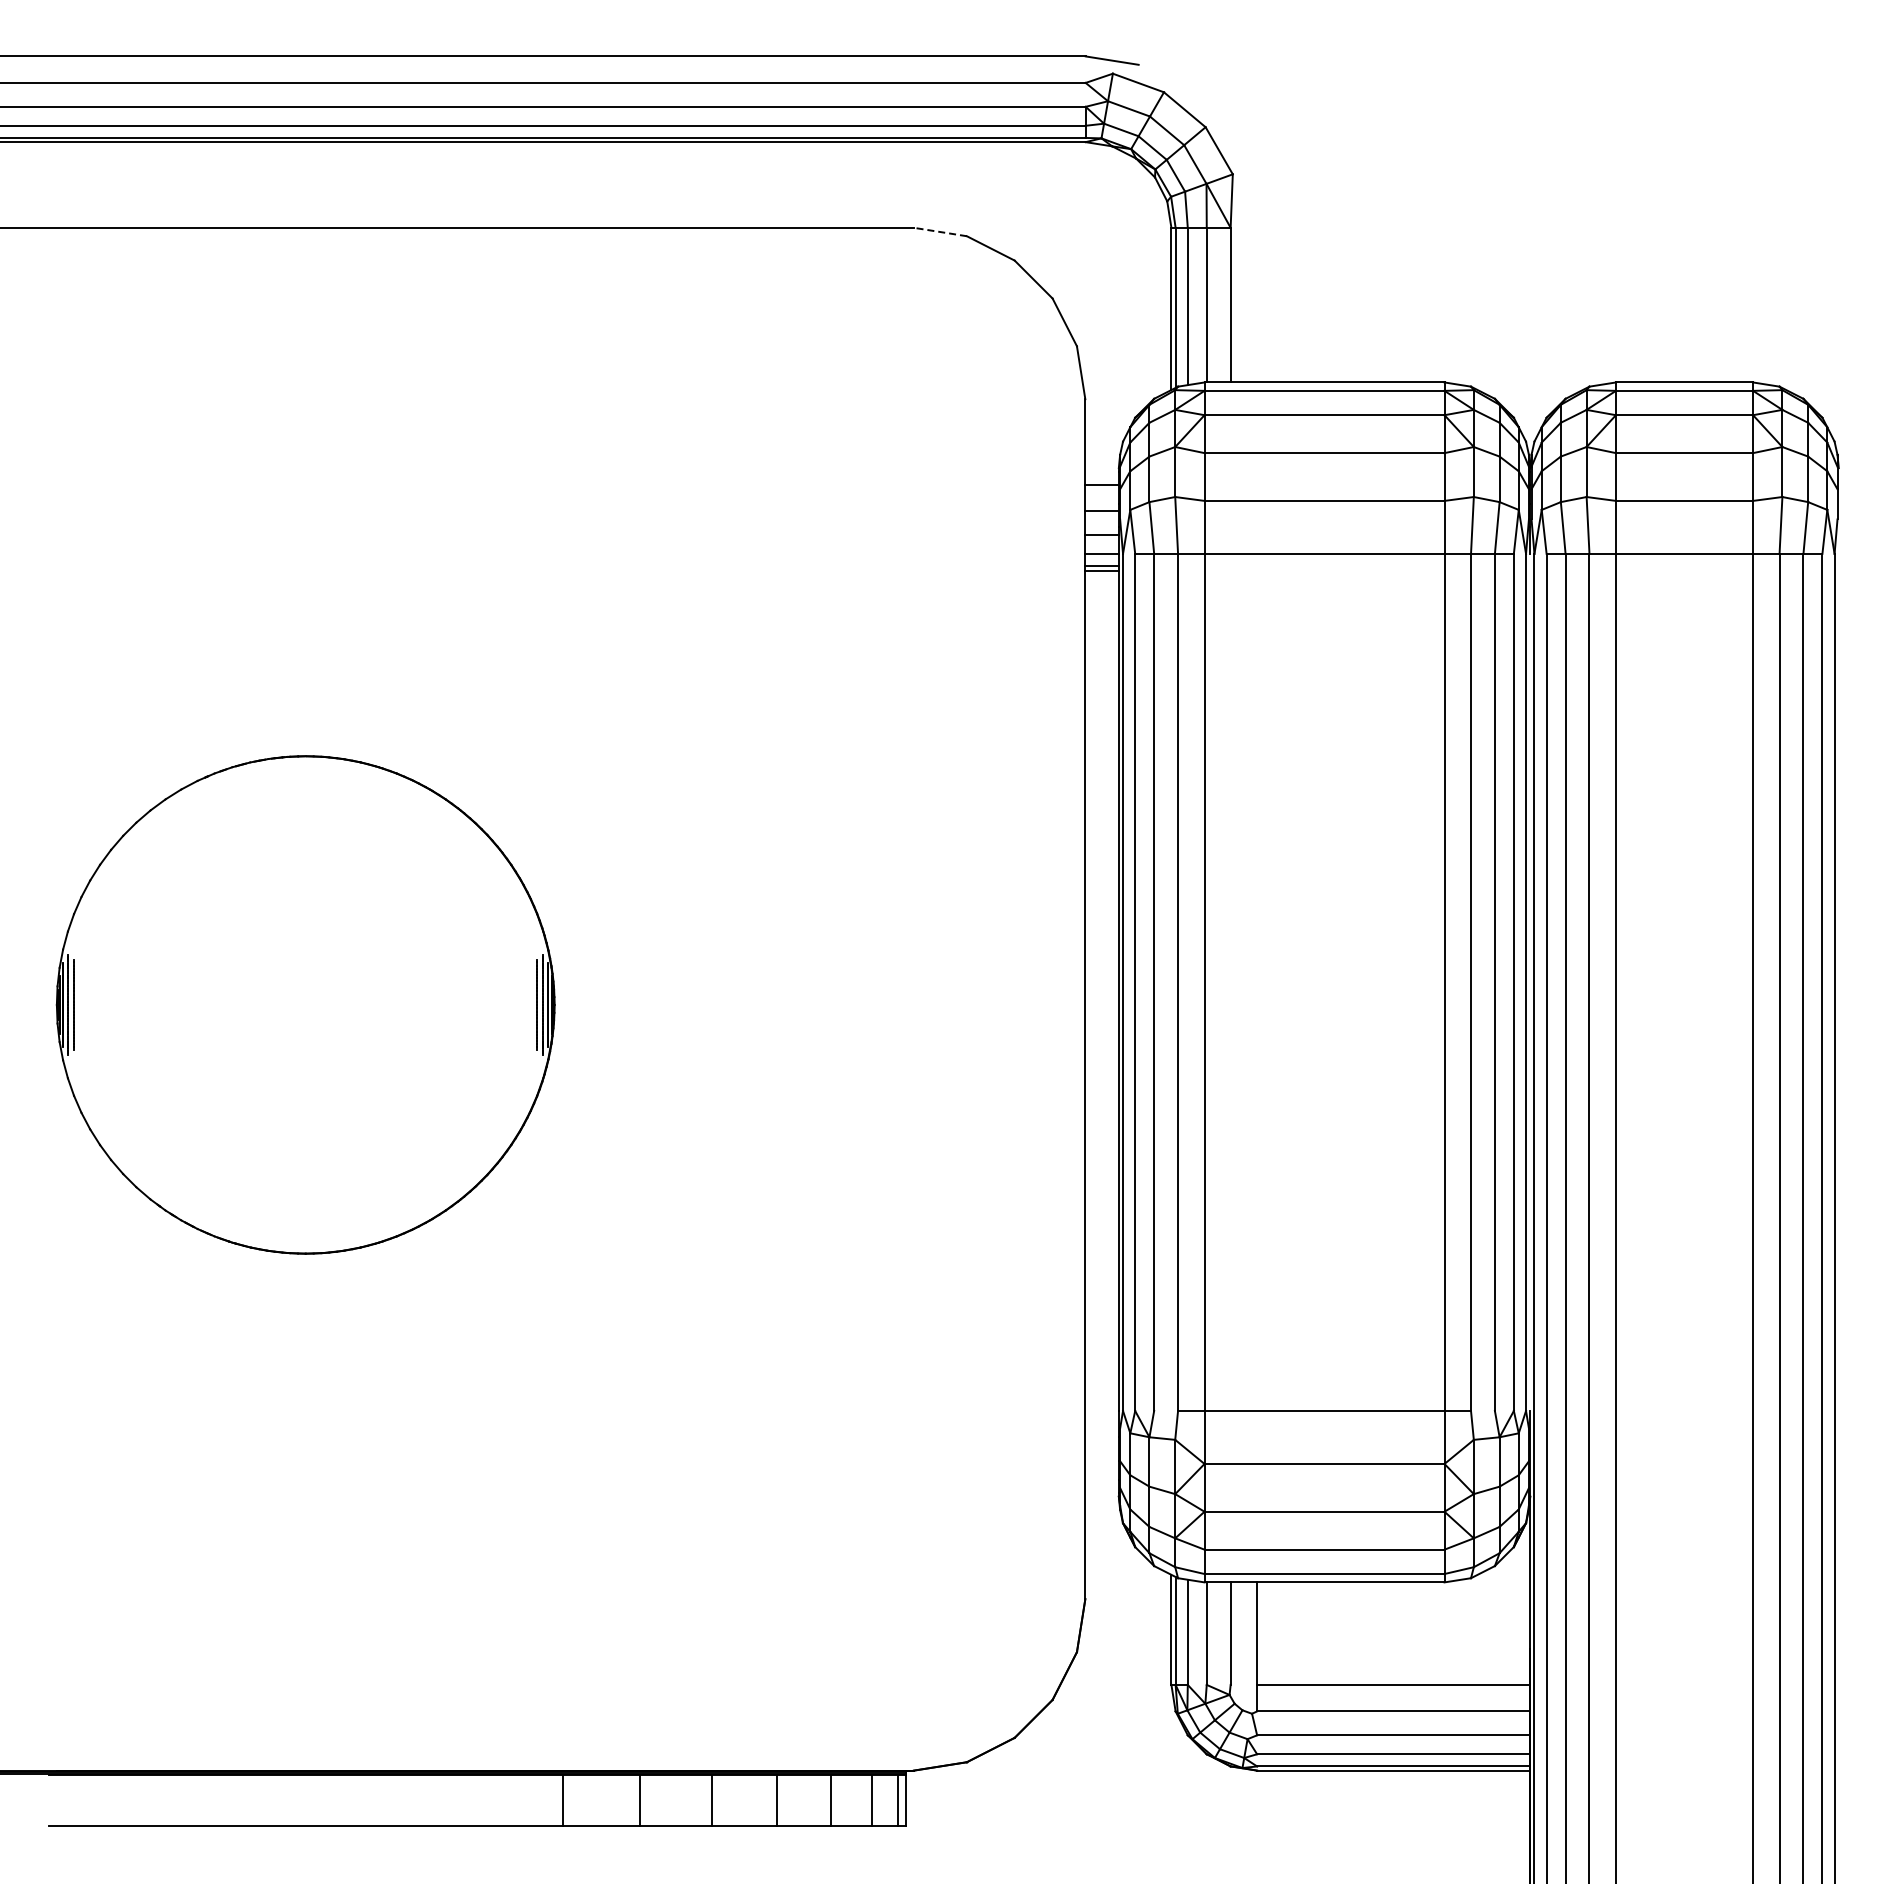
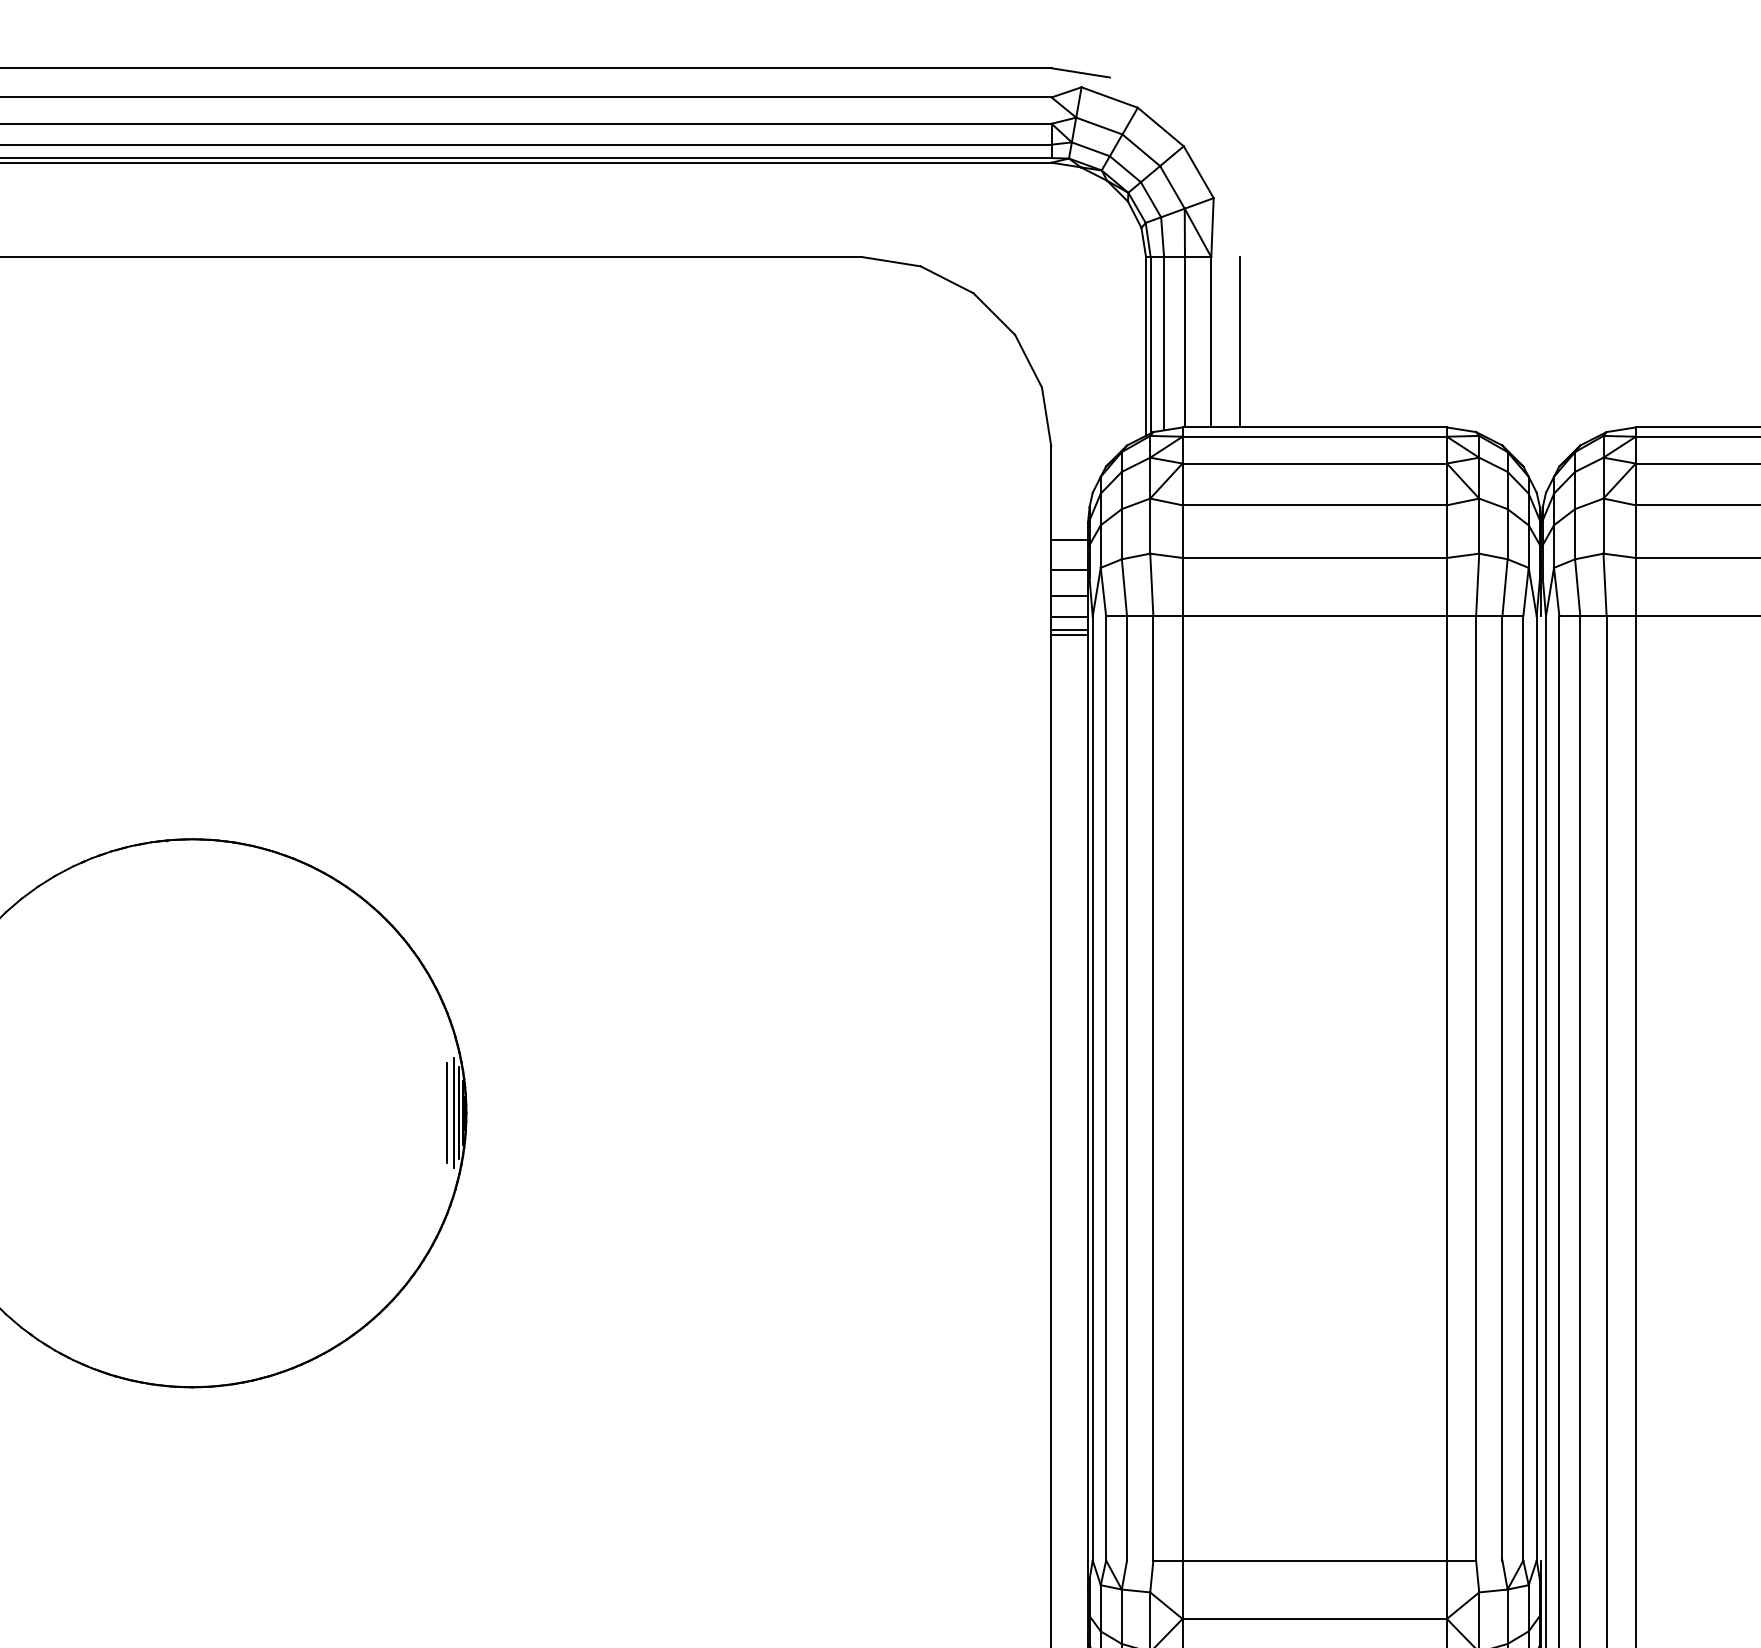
line: (940, 232) -> (891, 262), dashed -> solid
line: (1257, 304) -> (1240, 341), added

